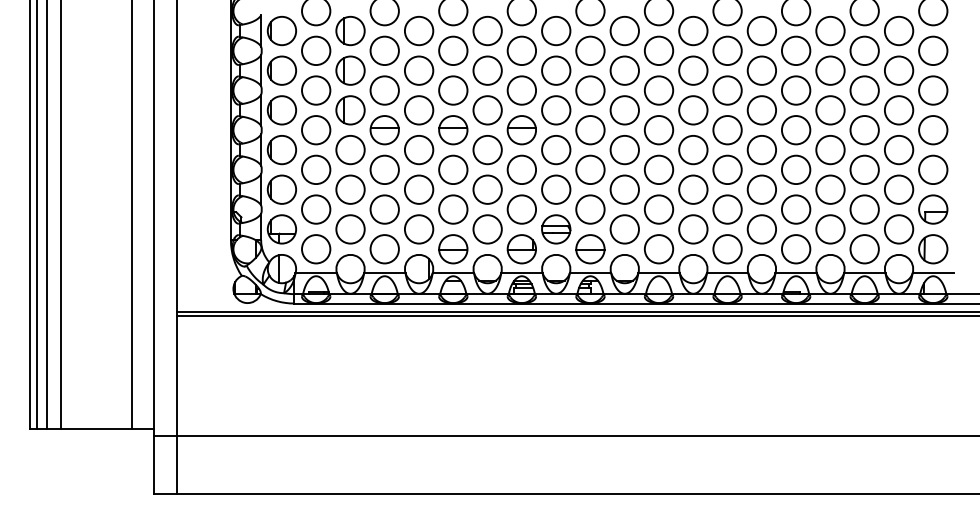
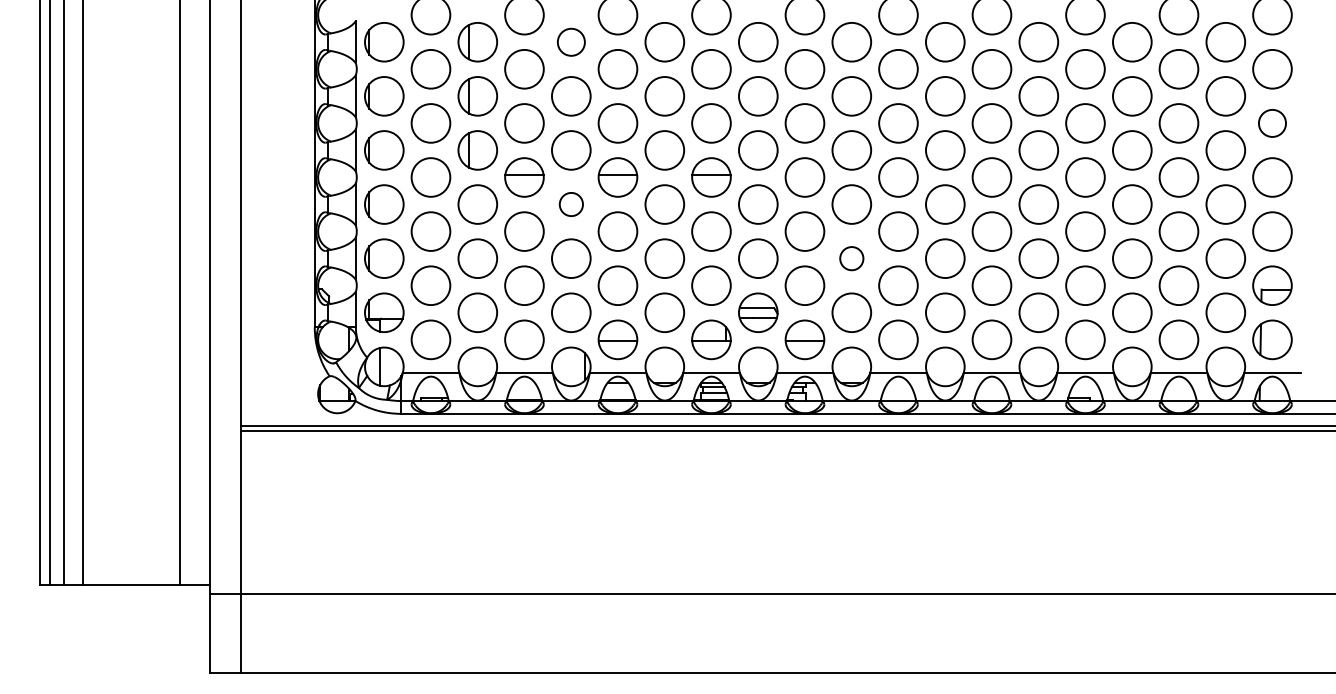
circle: (419, 31) -> (571, 42), size x0.7
circle: (933, 90) -> (1272, 123), size x0.7
circle: (419, 150) -> (571, 204), size x0.6
circle: (624, 189) -> (851, 258), size x0.6

